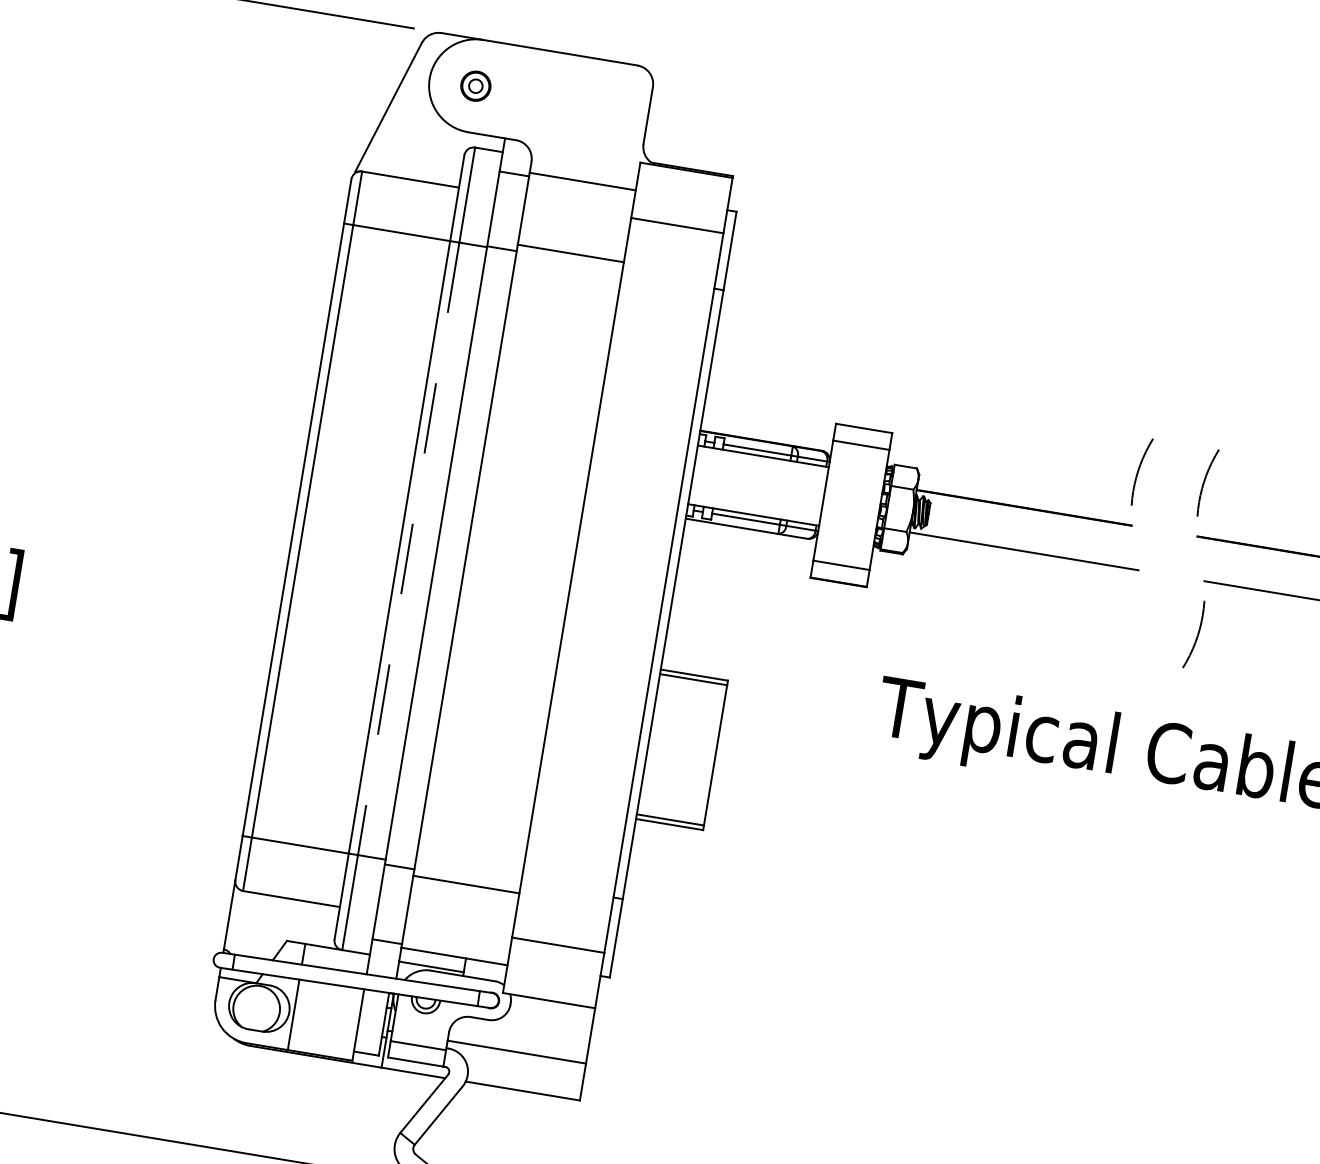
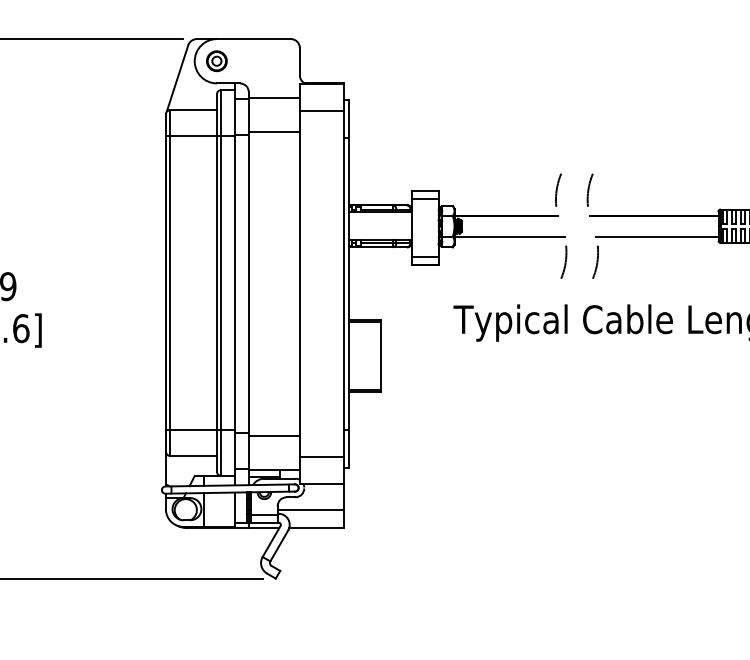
part: (474, 86) -> (216, 61), size x1.43
line: (408, 549) -> (221, 283), dashed -> solid
arc: (1129, 624) -> (564, 262), added

